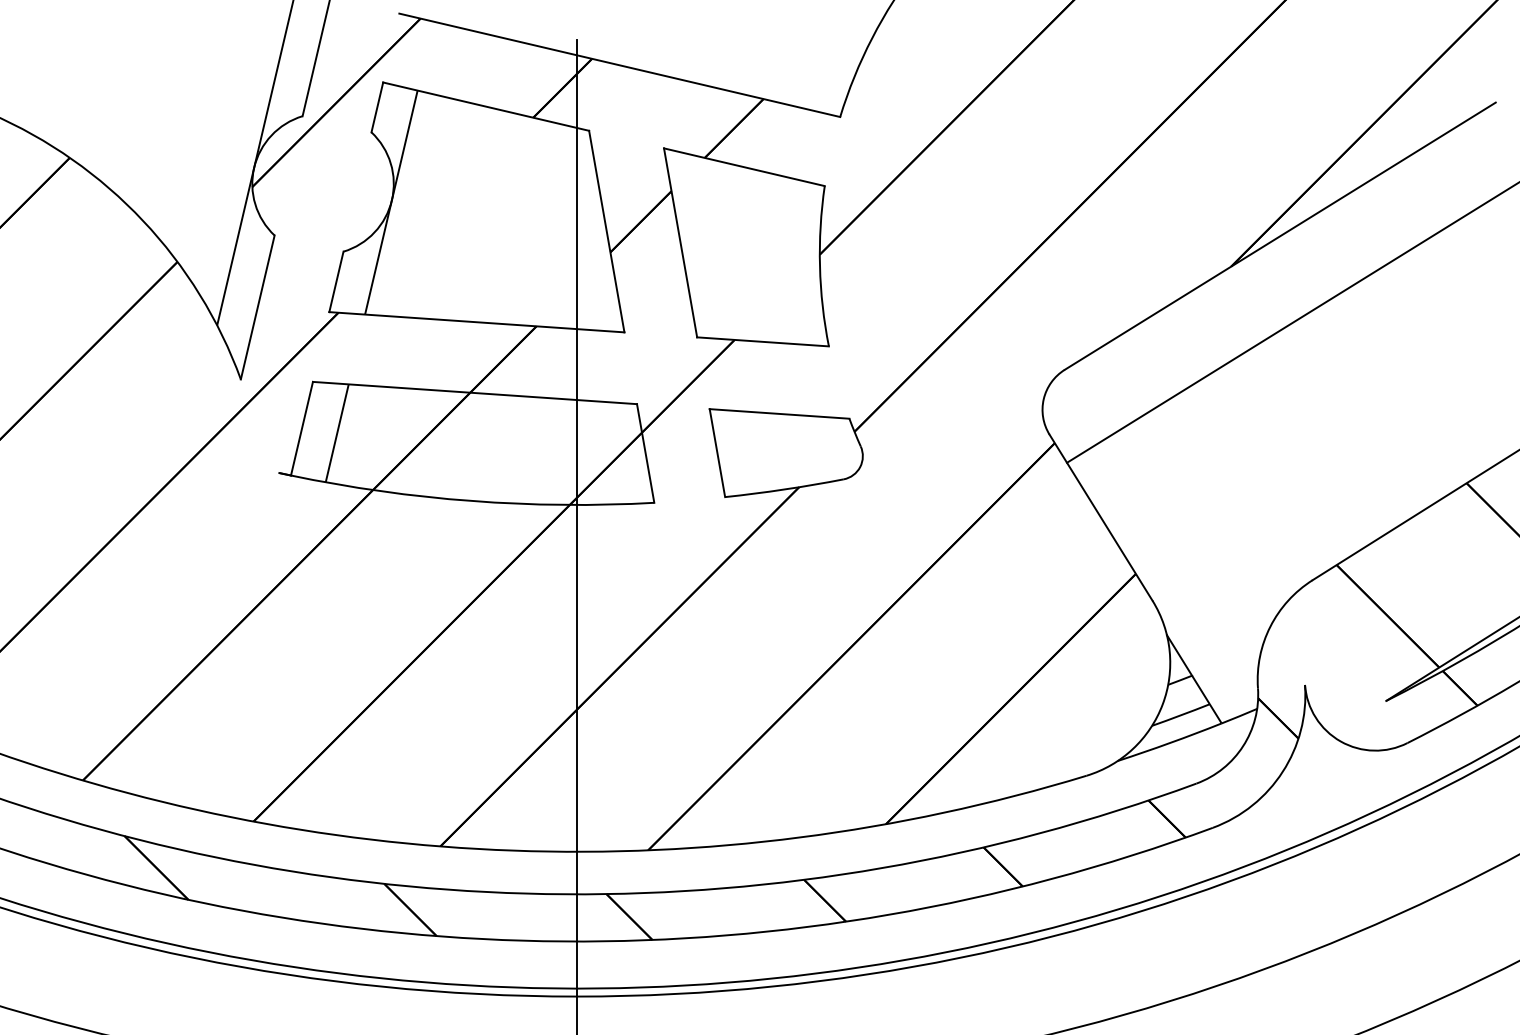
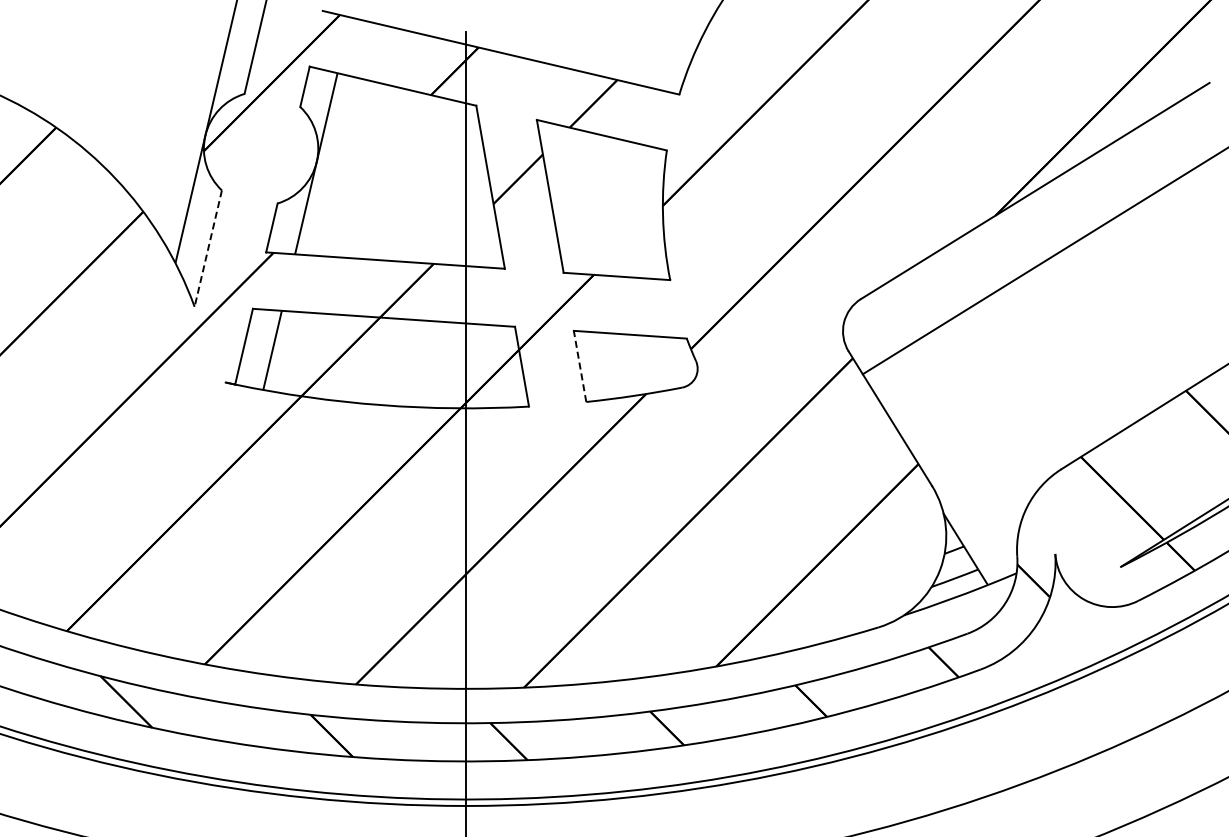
line: (258, 307) -> (208, 248), solid -> dashed
line: (716, 451) -> (579, 365), solid -> dashed

